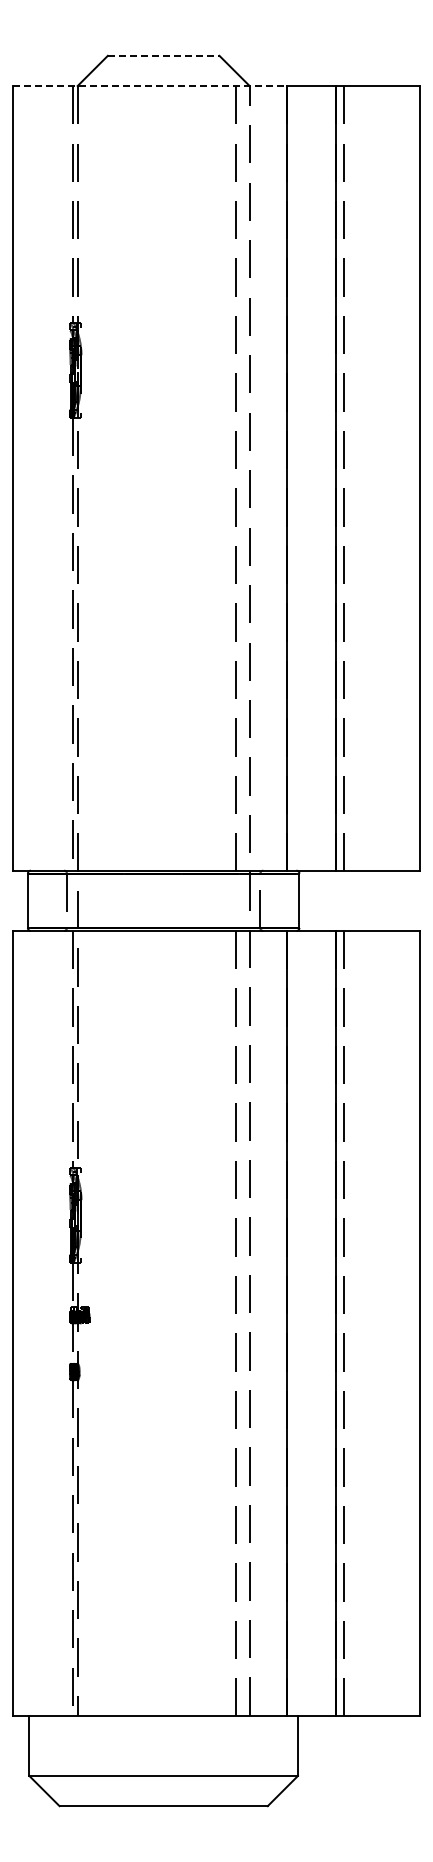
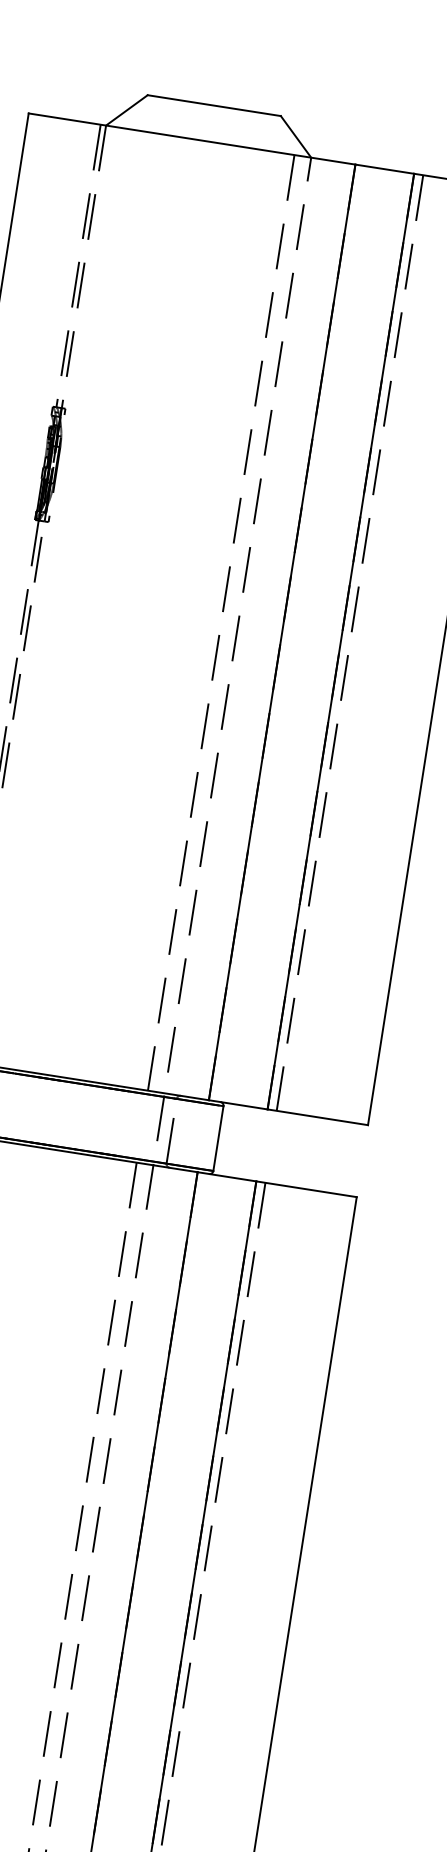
line: (163, 55) -> (214, 105), dashed -> solid
line: (149, 86) -> (191, 139), dashed -> solid

